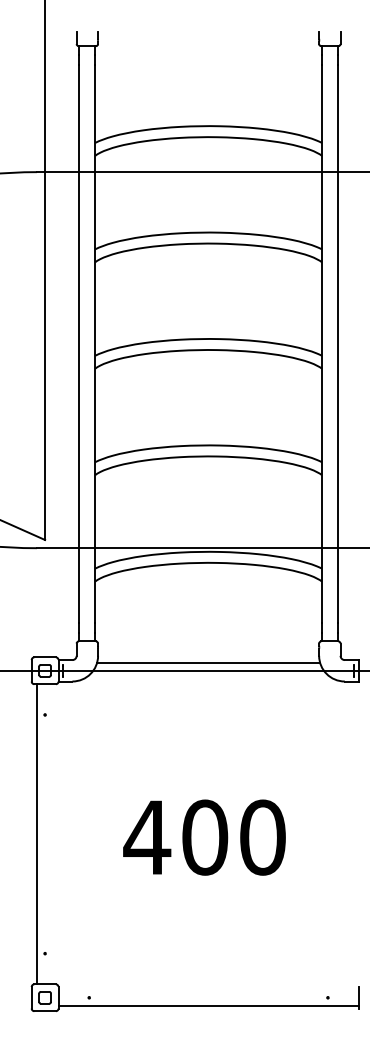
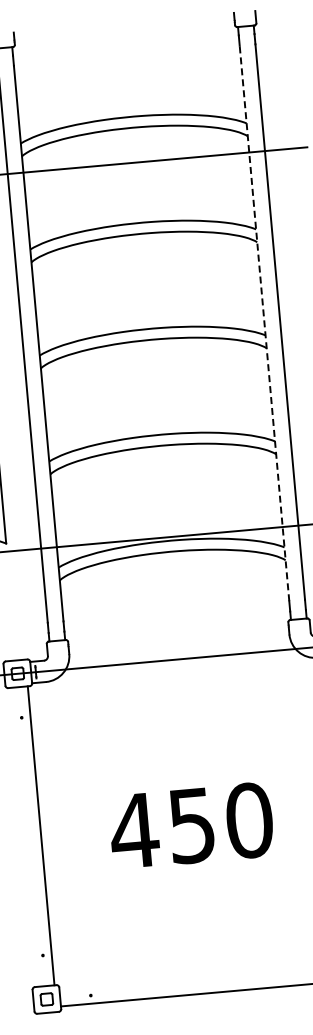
line: (321, 343) -> (264, 323), solid -> dashed
line: (208, 662) -> (179, 650), removed
line: (36, 834) -> (40, 836), moved
text: (205, 837) -> (192, 825), 400 -> 450

